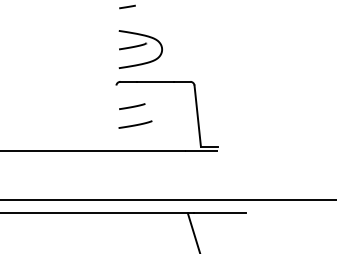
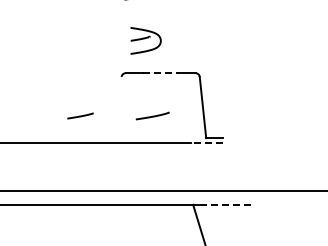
part: (140, 49) -> (145, 40), size x0.7
line: (155, 81) -> (160, 72), solid -> dashed
line: (132, 106) -> (80, 115), moved
line: (135, 124) -> (152, 115), moved
line: (201, 151) -> (206, 142), solid -> dashed
line: (219, 213) -> (224, 204), solid -> dashed

